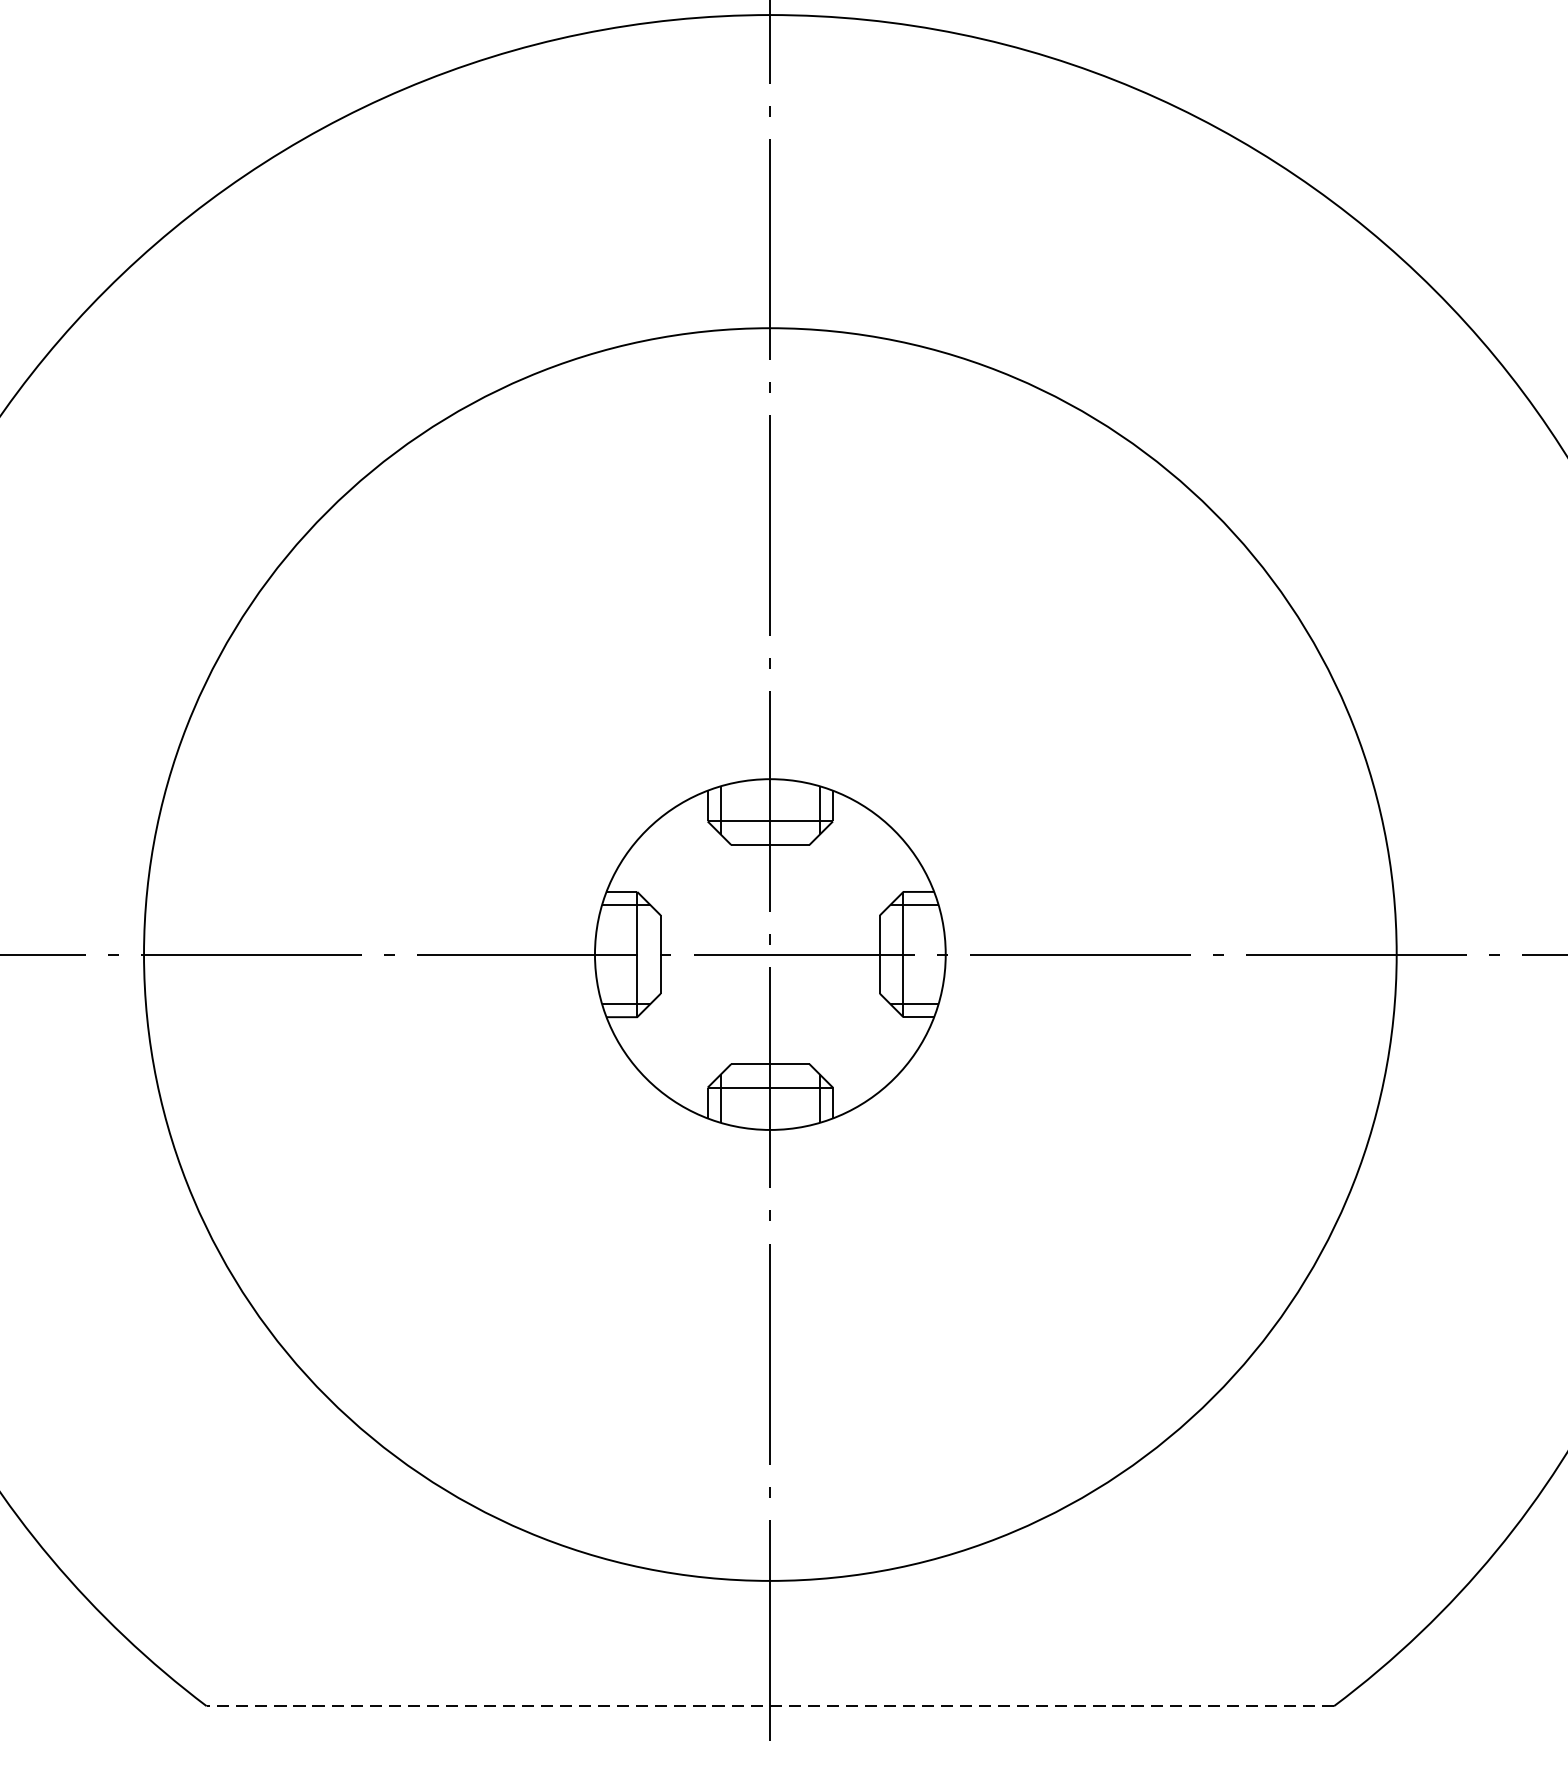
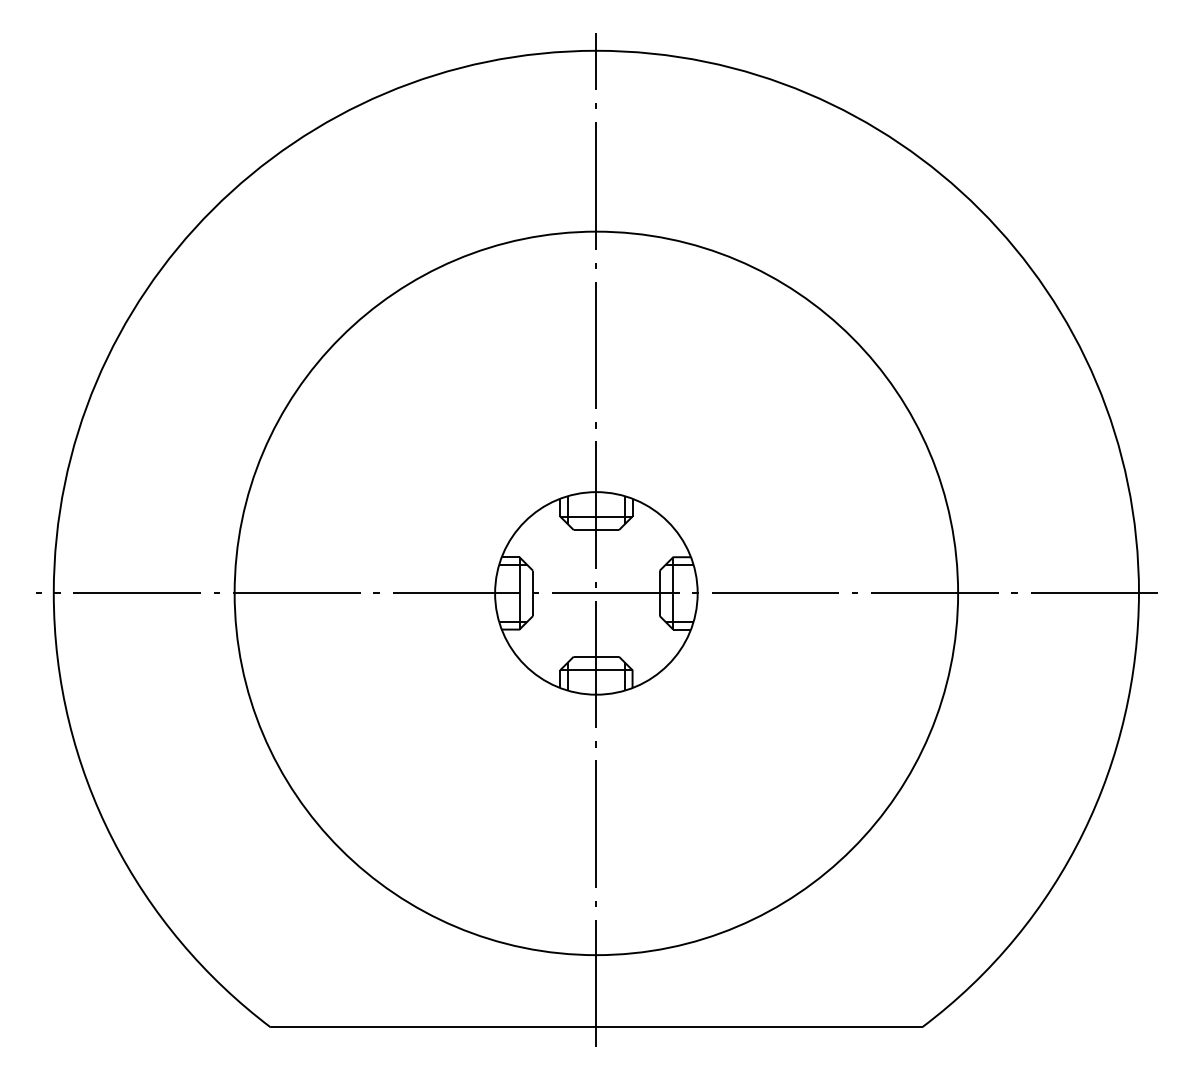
line: (770, 1706) -> (596, 1027), dashed -> solid

